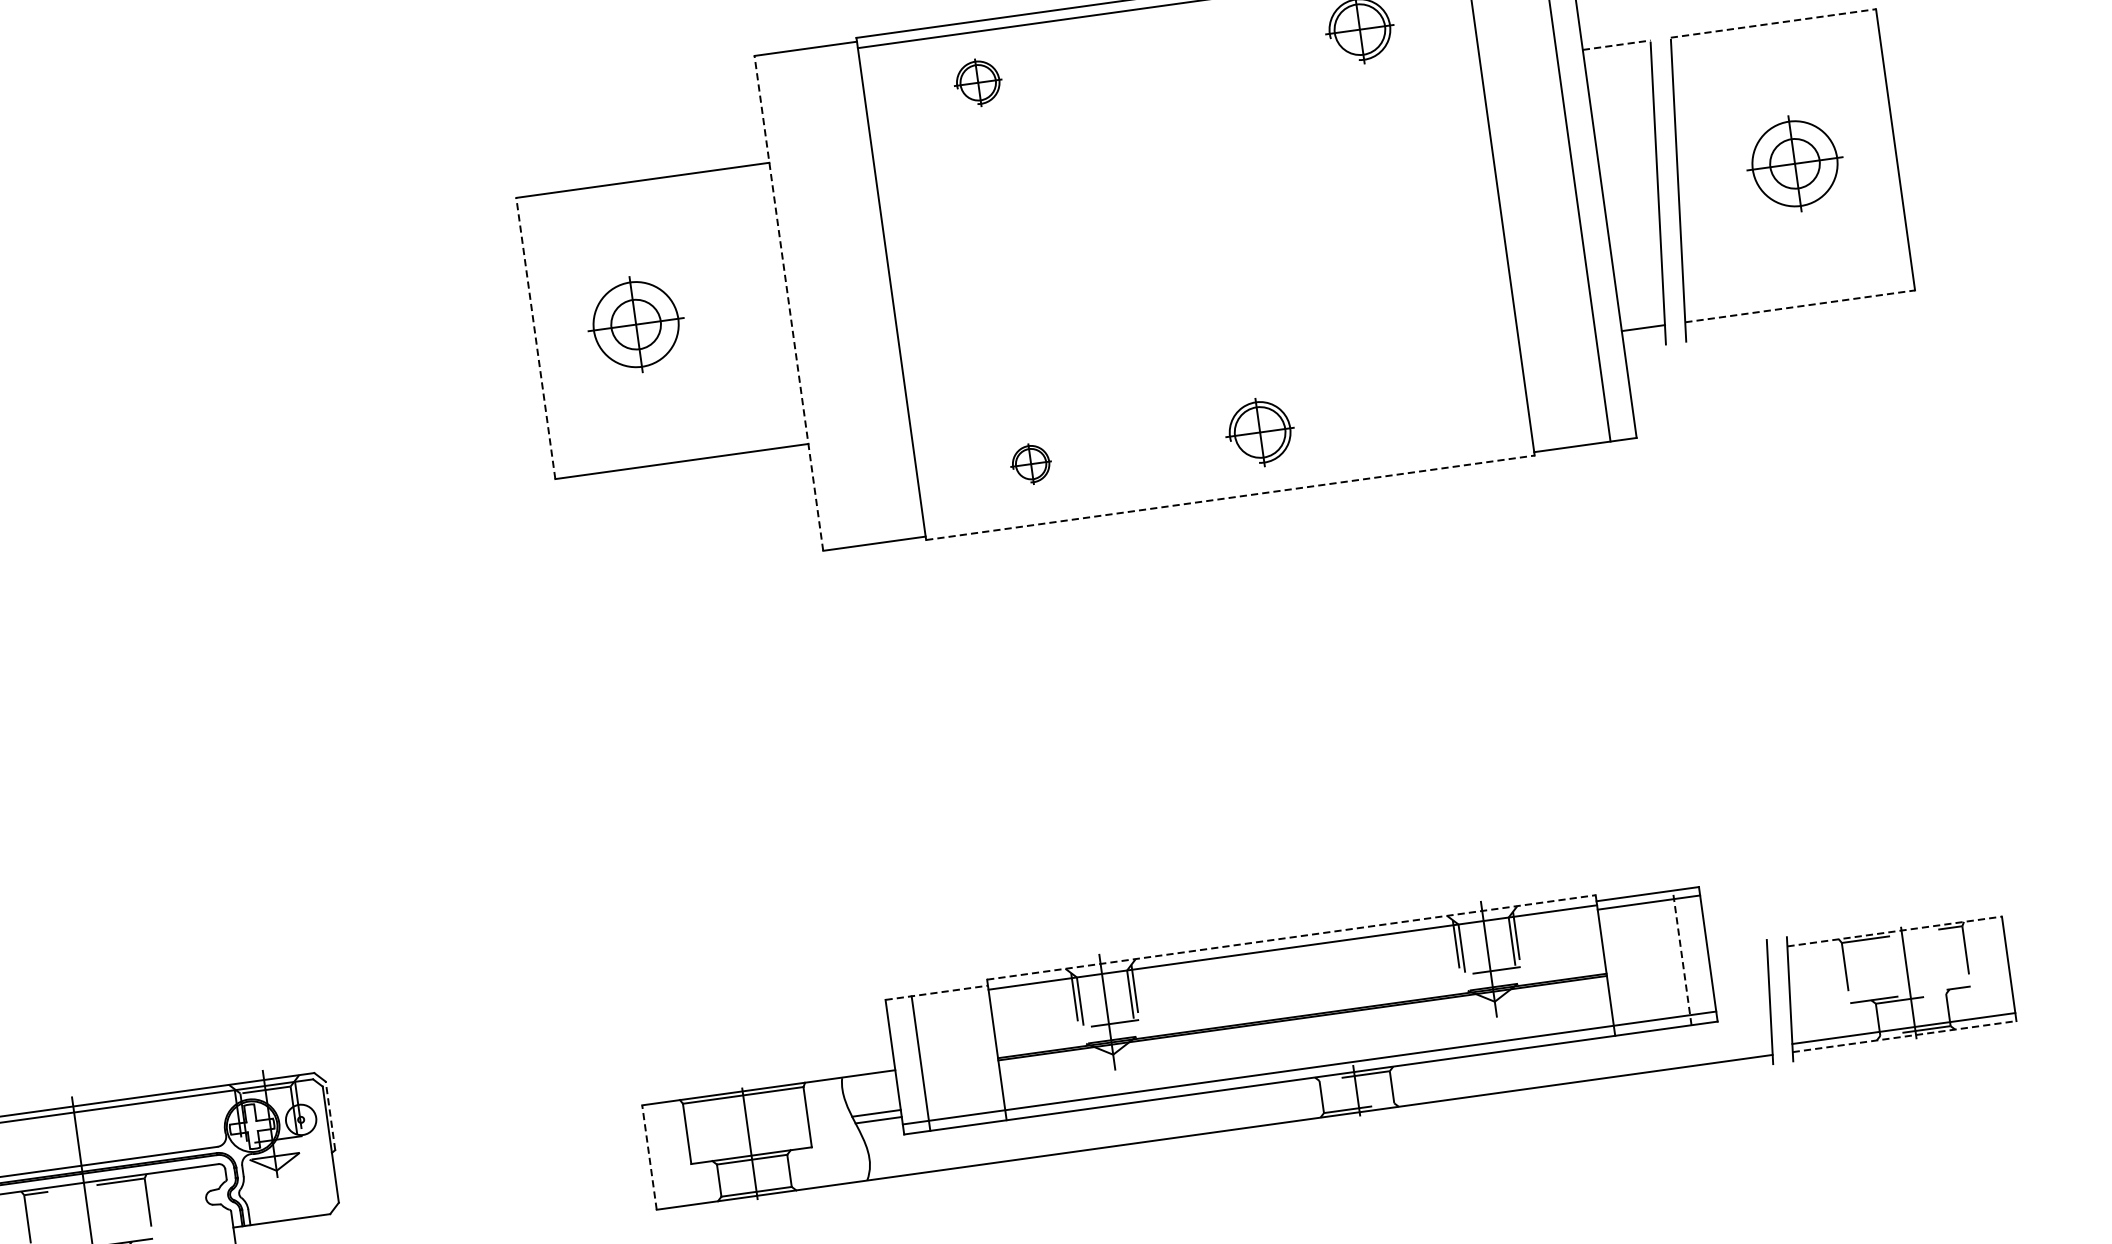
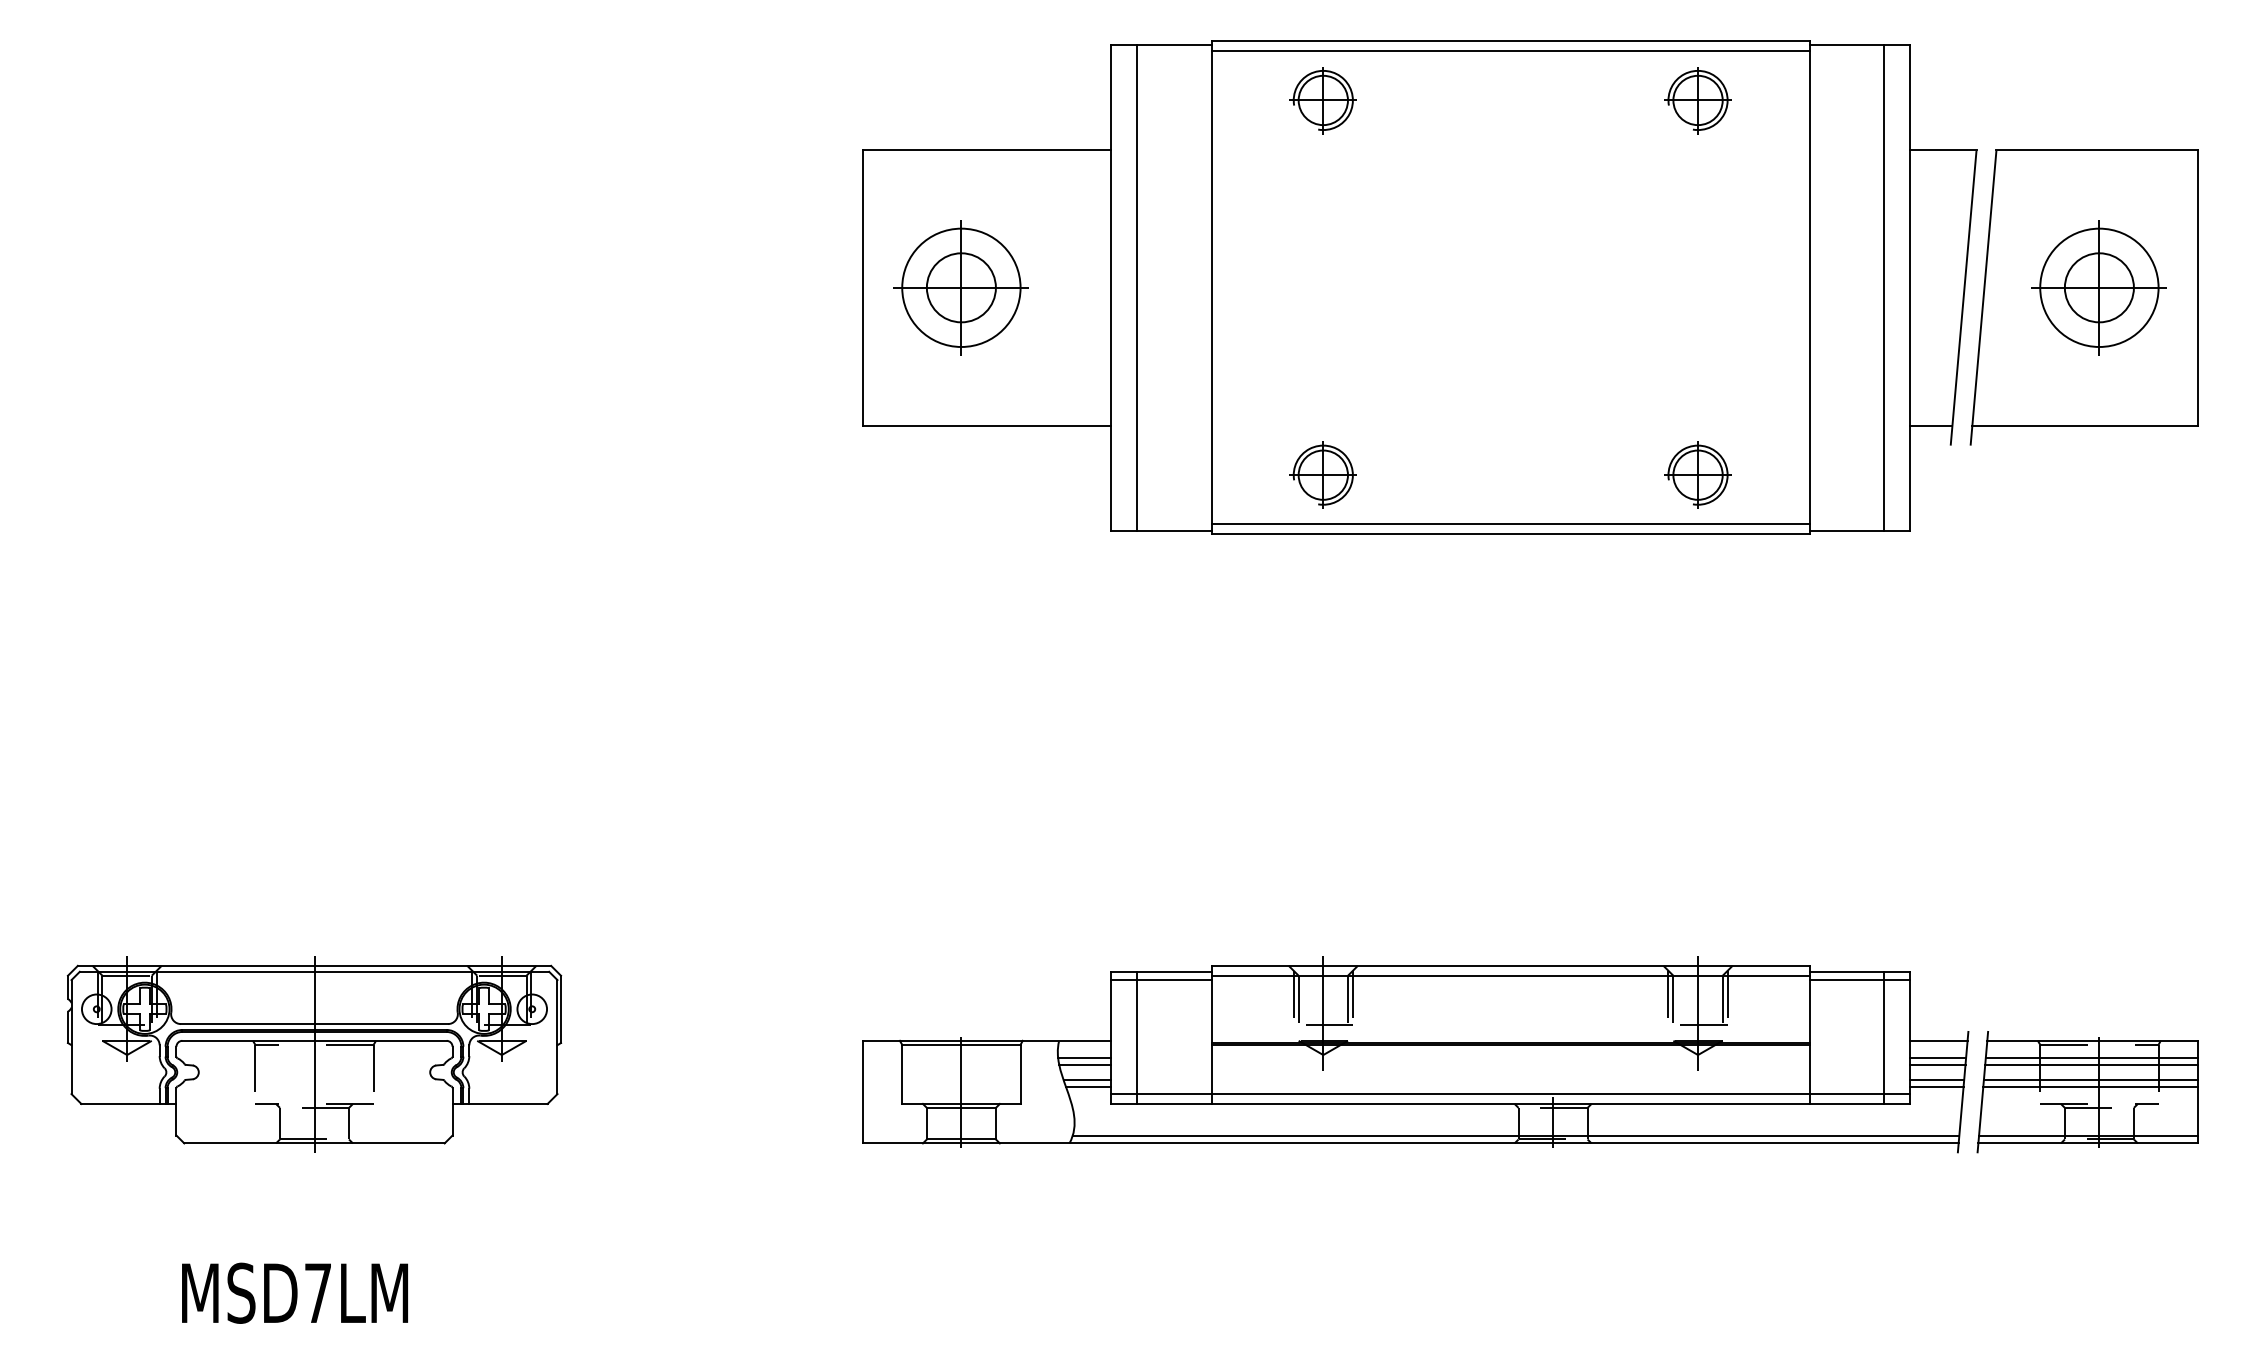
line: (1773, 23) -> (2097, 149), dashed -> solid
line: (1616, 44) -> (1943, 149), dashed -> solid
part: (977, 82) -> (1322, 100), size x1.43
part: (1794, 163) -> (2098, 287), size x1.43
line: (814, 299) -> (1136, 287), added
line: (789, 303) -> (1111, 287), dashed -> solid
line: (1800, 305) -> (2085, 425), dashed -> solid
part: (635, 324) -> (960, 287), size x1.43
line: (535, 338) -> (862, 287), dashed -> solid
part: (1259, 431) -> (1697, 474), moved
part: (1030, 463) -> (1322, 474), size x1.67
line: (1228, 486) -> (1510, 523), added
line: (1230, 498) -> (1510, 534), dashed -> solid
line: (1895, 931) -> (2093, 1040), dashed -> solid
line: (1291, 937) -> (1510, 965), dashed -> solid
line: (1895, 949) -> (2091, 1058), added
line: (1737, 952) -> (1938, 1040), added
line: (1896, 955) -> (2091, 1064), added
line: (1682, 957) -> (1884, 1037), dashed -> solid
line: (1740, 971) -> (1938, 1058), added
line: (1898, 971) -> (2091, 1079), added
line: (1740, 977) -> (1937, 1064), added
line: (1898, 978) -> (2090, 1086), added
line: (937, 992) -> (1162, 971), dashed -> solid
line: (1742, 992) -> (1937, 1079), added
line: (1742, 1000) -> (1936, 1086), added
line: (937, 1001) -> (1161, 980), added
line: (1904, 1036) -> (2088, 1143), dashed -> solid
line: (870, 1091) -> (1084, 1058), added
line: (872, 1097) -> (1085, 1064), added
line: (1320, 1109) -> (1515, 1135), added
line: (330, 1115) -> (561, 1009), dashed -> solid
line: (649, 1156) -> (862, 1091), dashed -> solid

